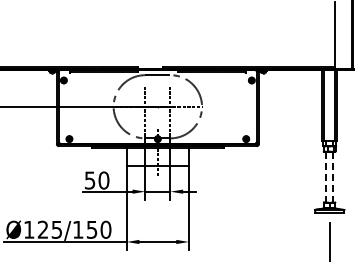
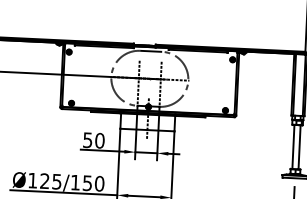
line: (333, 176) -> (299, 146), dashed -> solid
line: (326, 177) -> (293, 147), dashed -> solid

